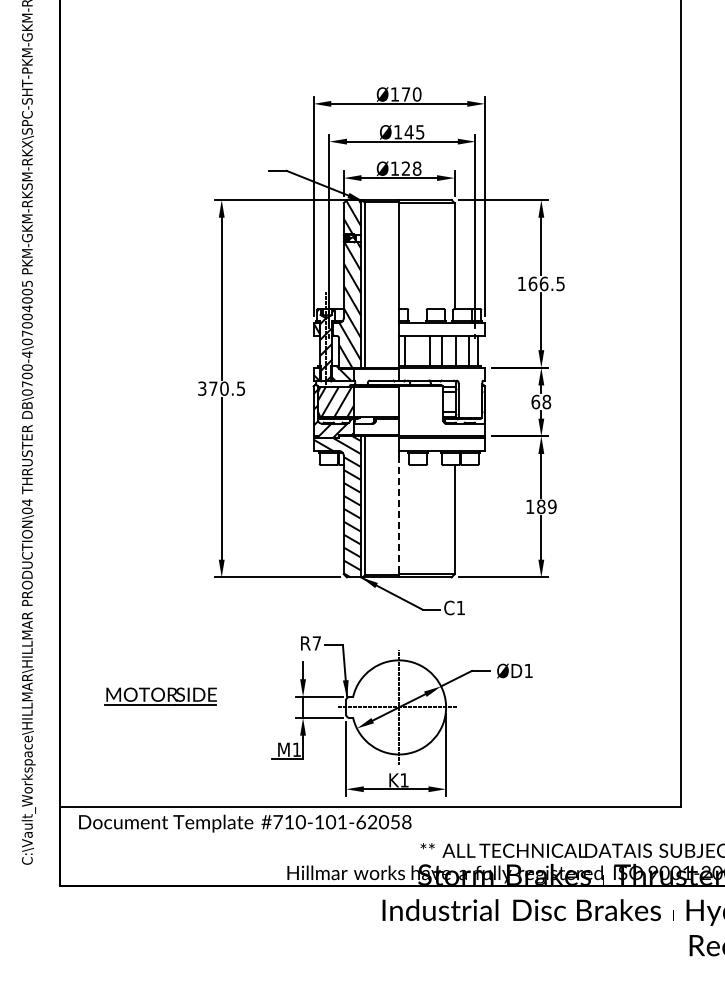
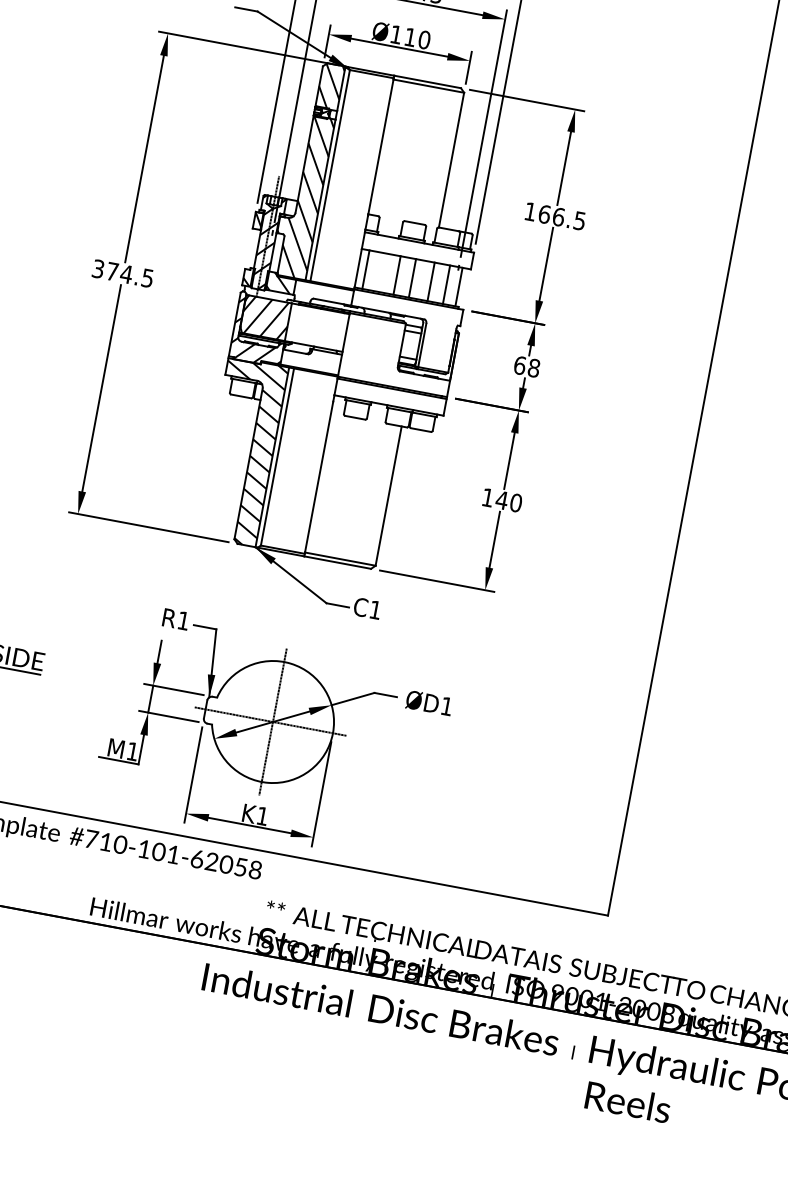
text: (411, 168) -> (417, 38), Ø128 -> Ø110
text: (223, 388) -> (125, 273), 370.5 -> 374.5
text: (546, 506) -> (508, 501), 189 -> 140
line: (399, 515) -> (319, 477), dashed -> solid
text: (316, 643) -> (183, 620), R7 -> R1

